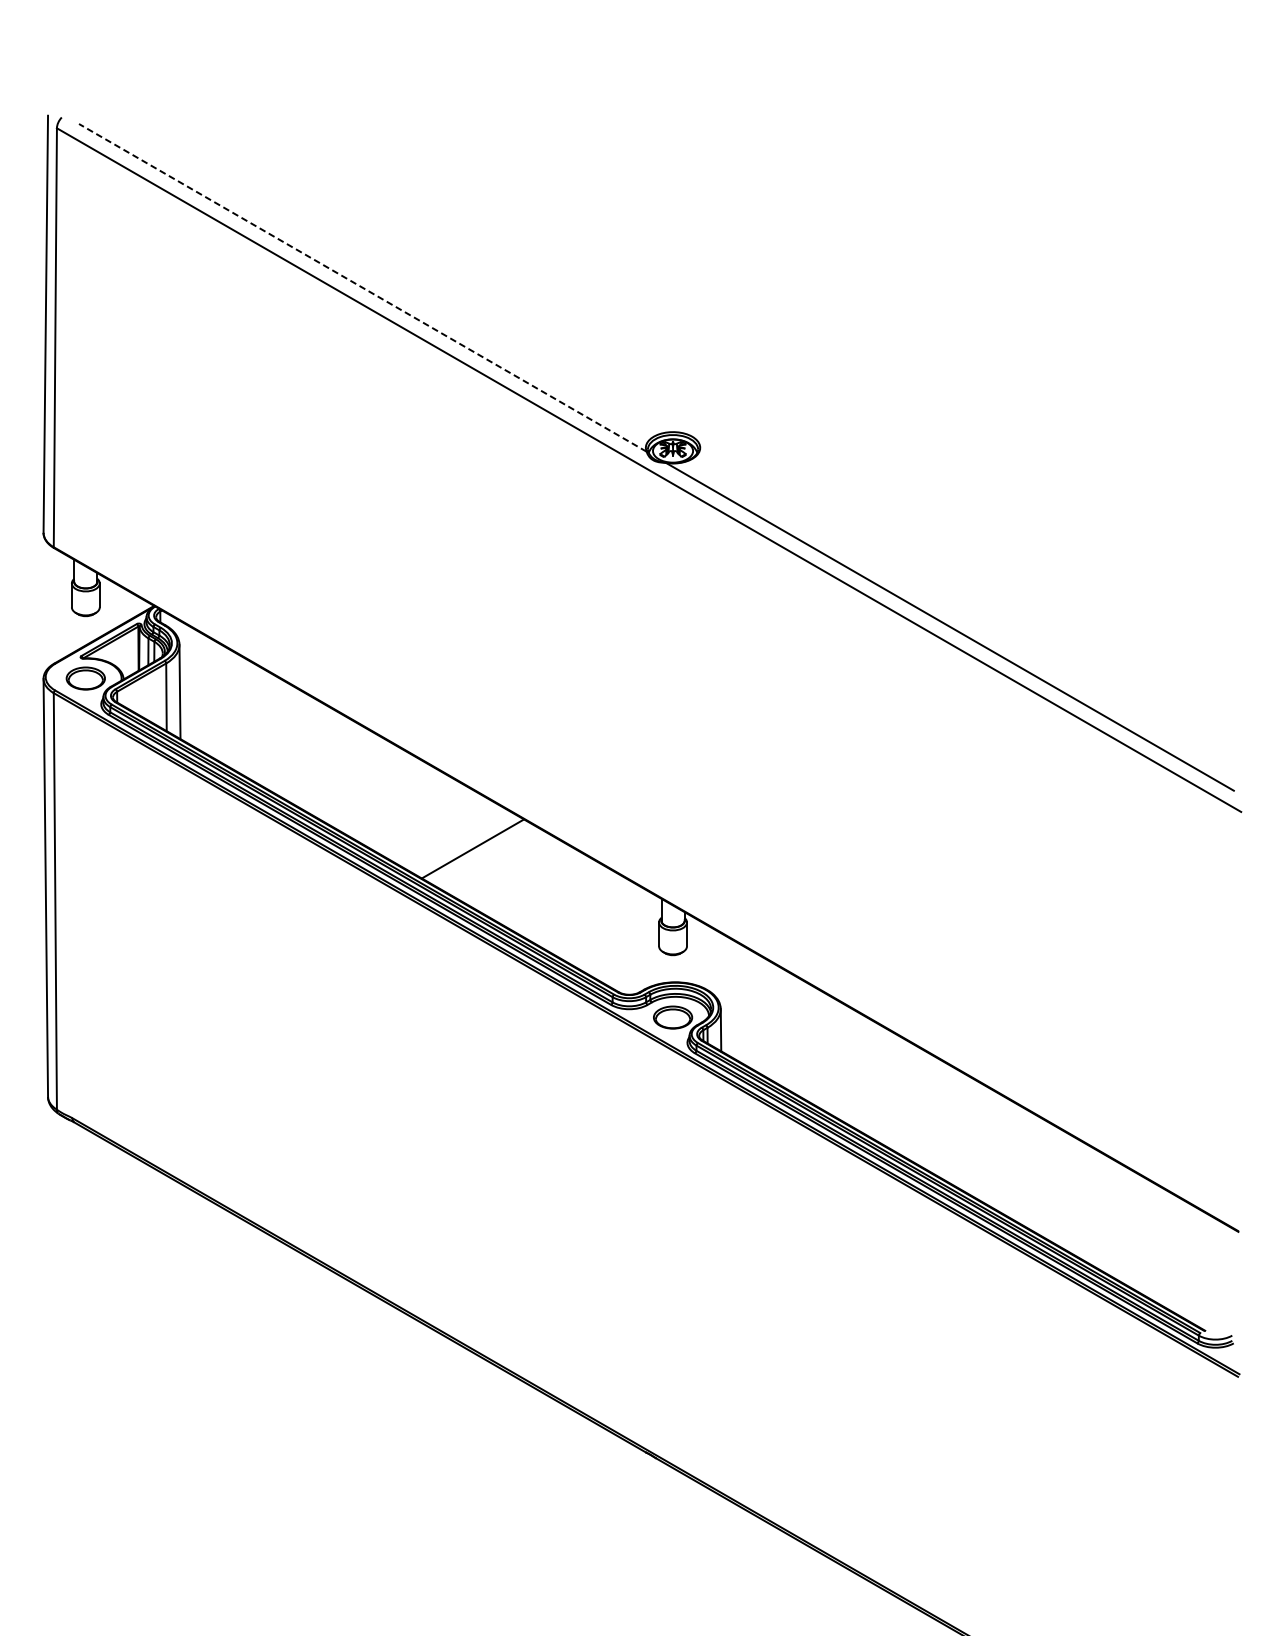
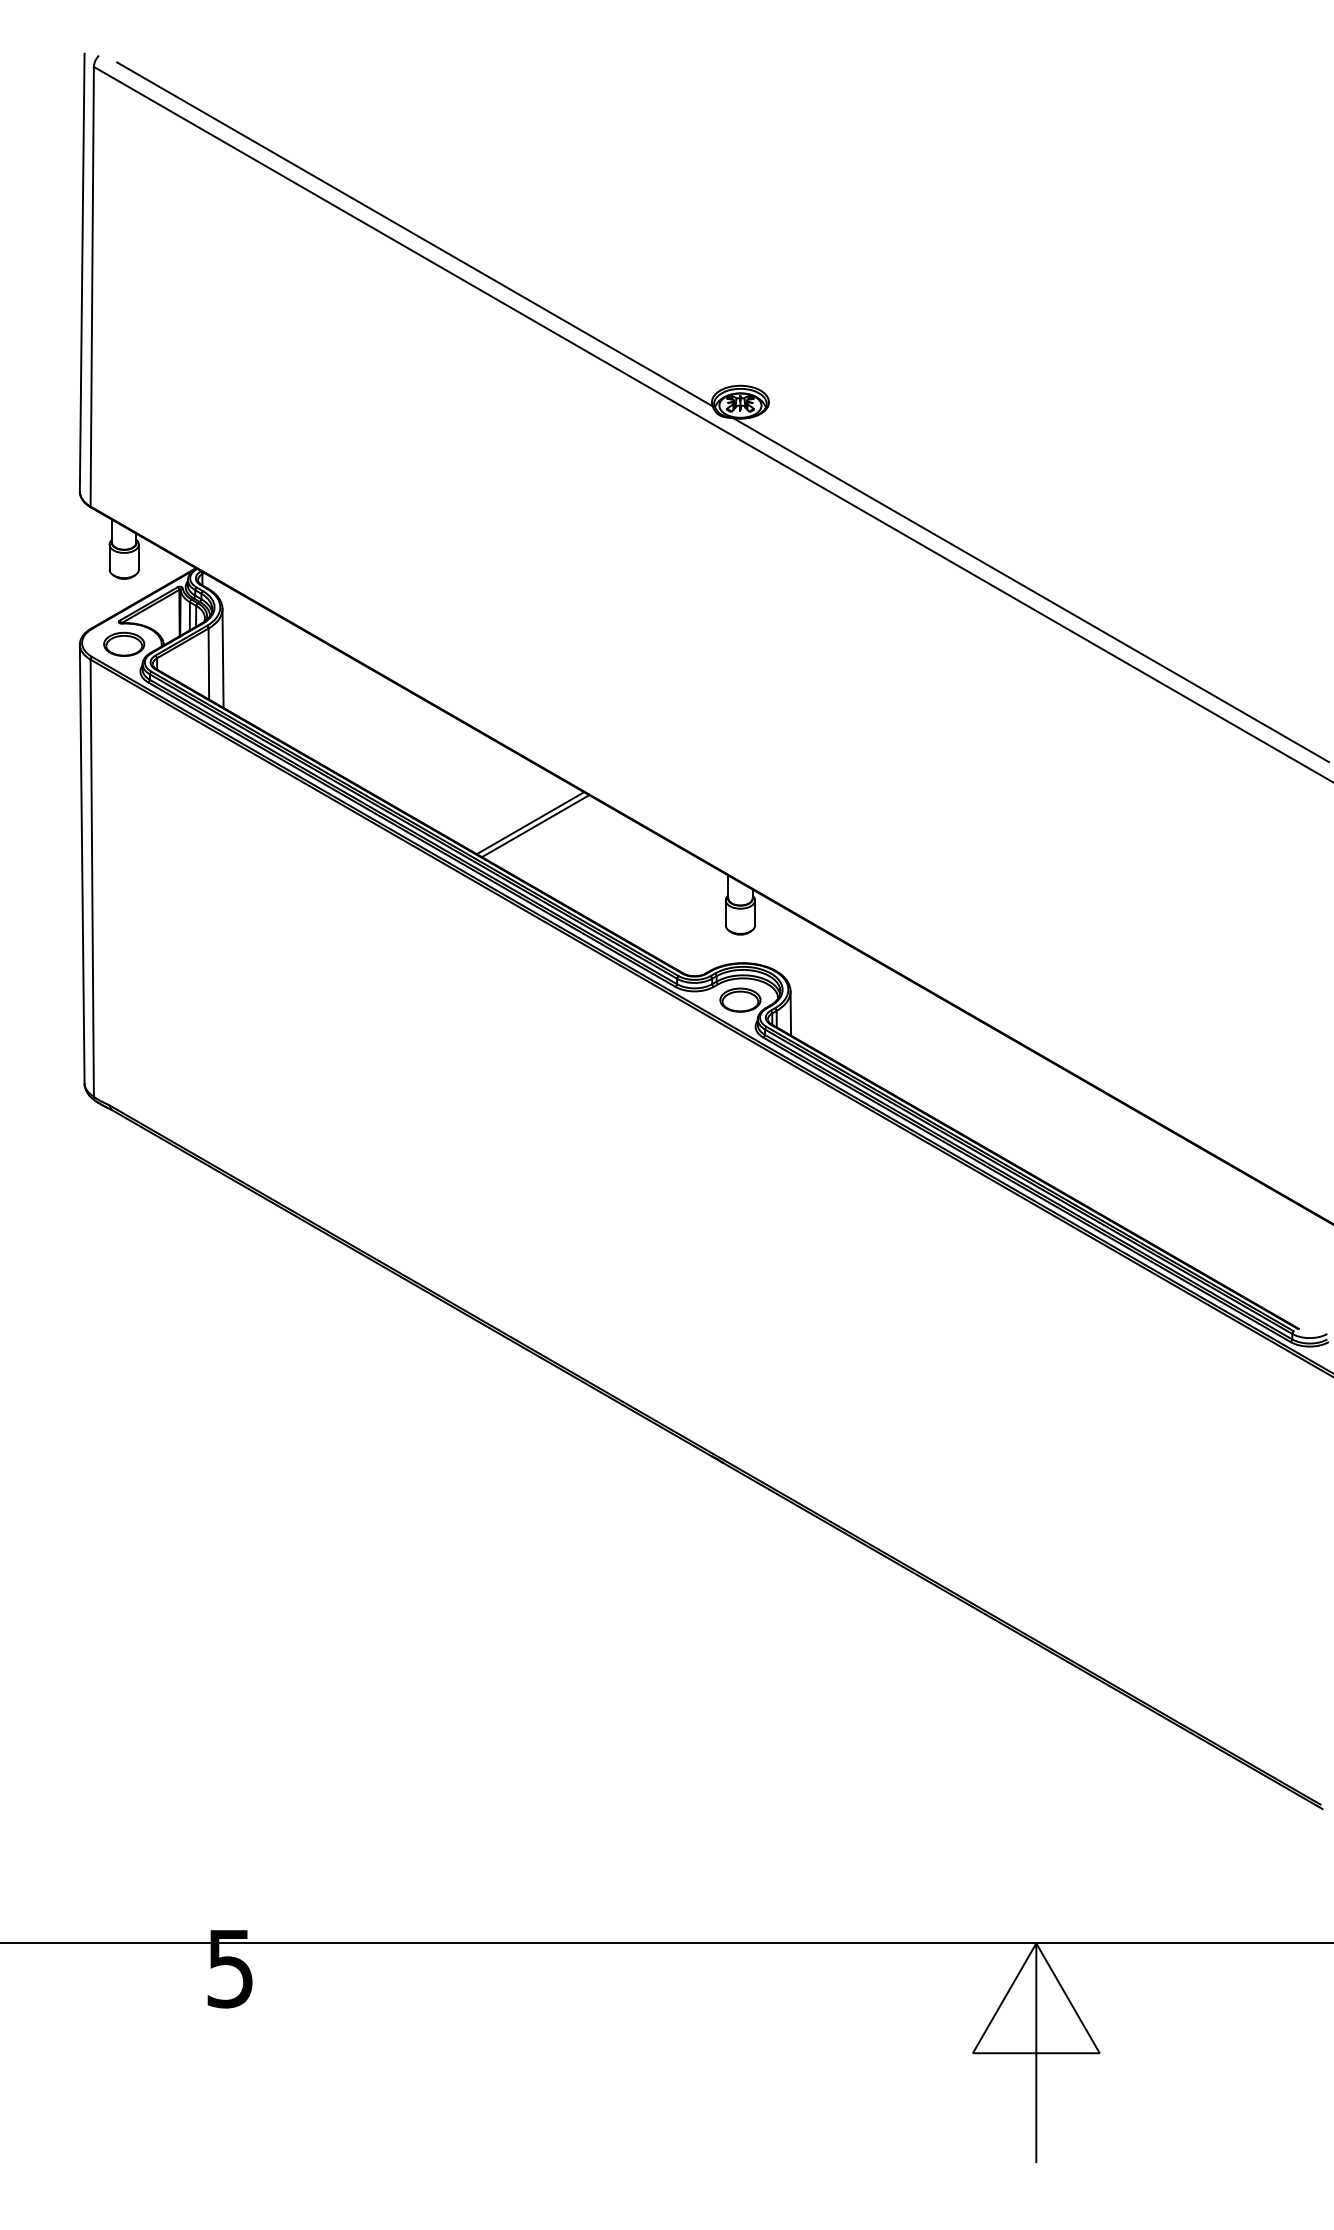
line: (362, 287) -> (414, 234), dashed -> solid
line: (477, 852) -> (535, 826), added

